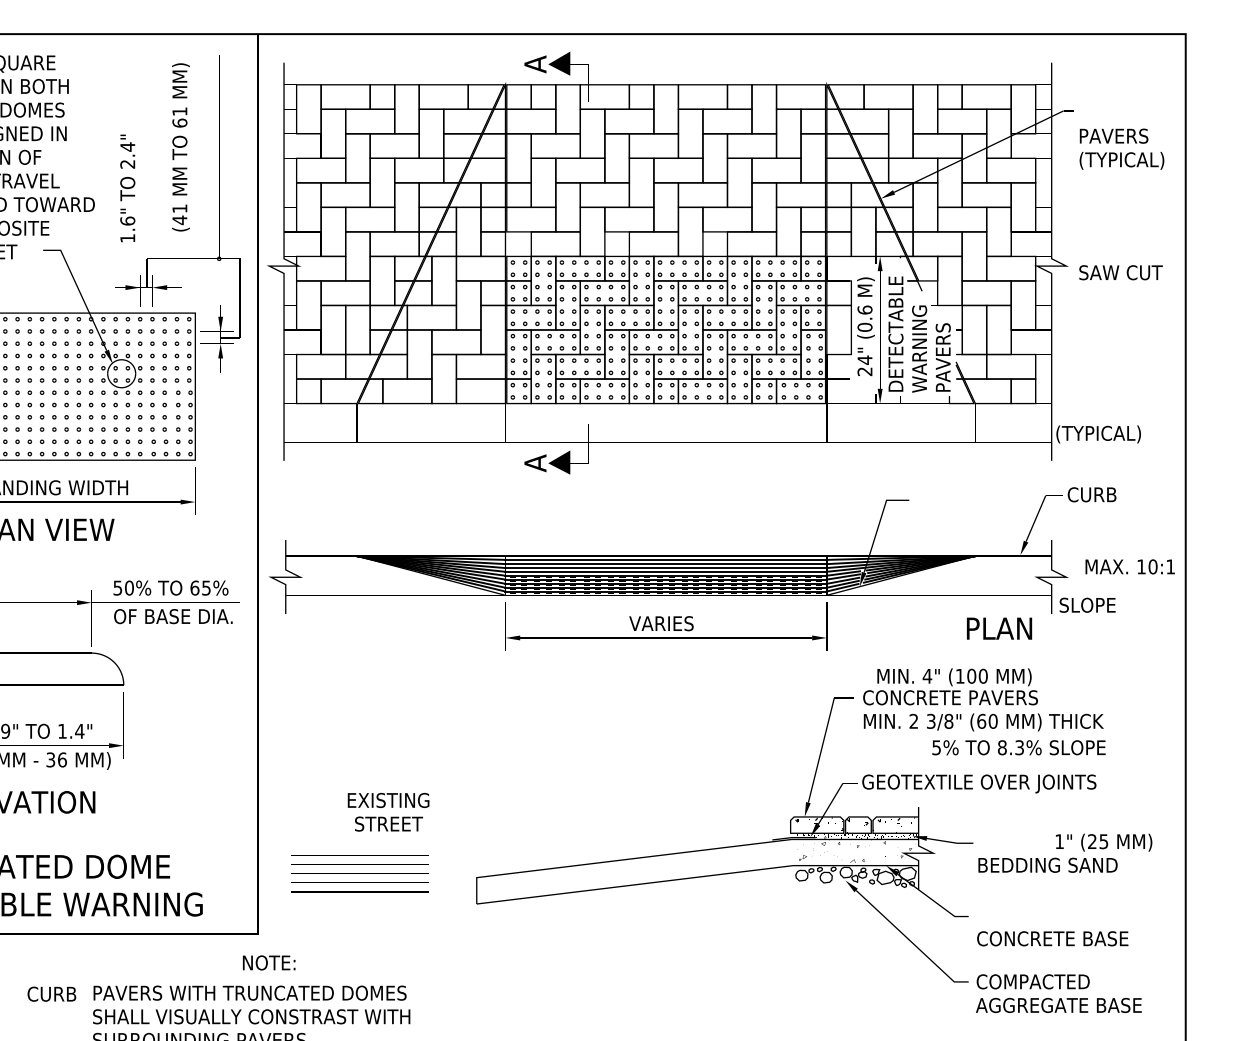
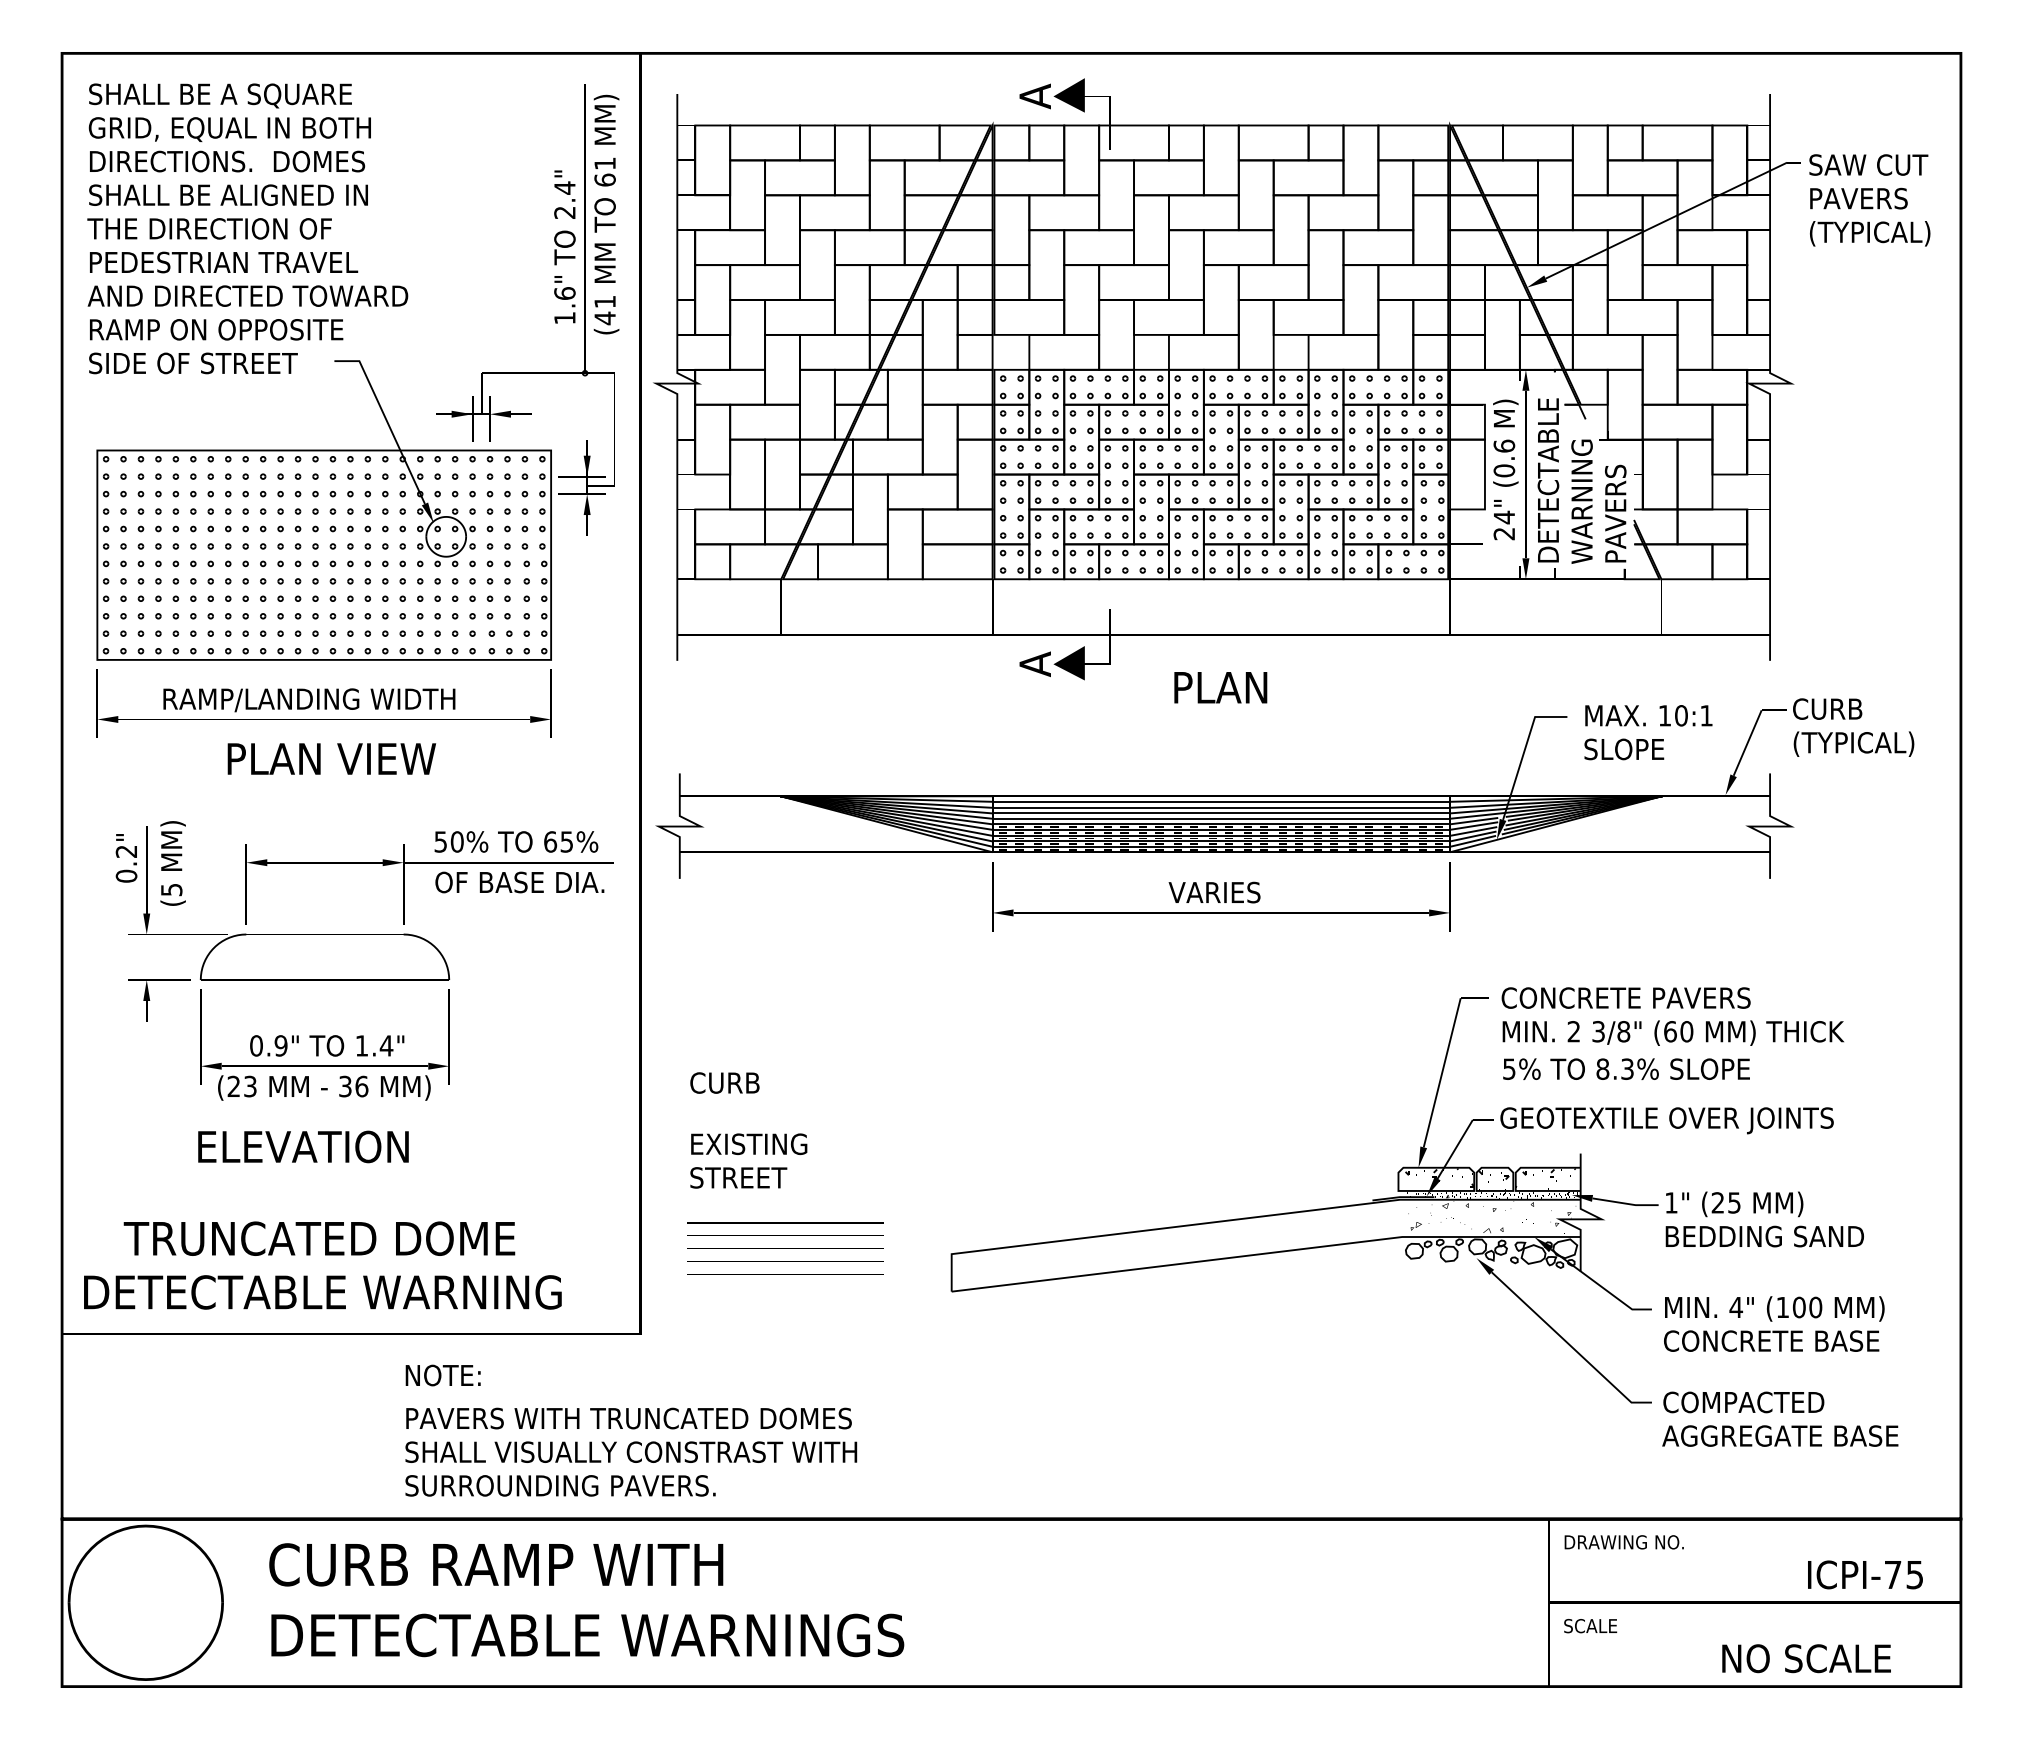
text: (180, 147) -> (606, 214), moved
text: (127, 188) -> (564, 246), moved
text: (1120, 272) -> (1868, 164), moved
text: (1098, 433) -> (1853, 743), moved
text: (1129, 566) -> (1648, 715), moved
text: (1087, 605) -> (1624, 749), moved
text: (999, 628) -> (1220, 687), moved
text: (954, 677) -> (1774, 1308), moved
text: (1018, 747) -> (1626, 1068), moved
text: (388, 799) -> (749, 1143), moved
text: (388, 823) -> (738, 1177), moved
text: (1103, 842) -> (1734, 1204), moved
text: (268, 962) -> (442, 1375), moved
text: (51, 993) -> (724, 1082), moved

